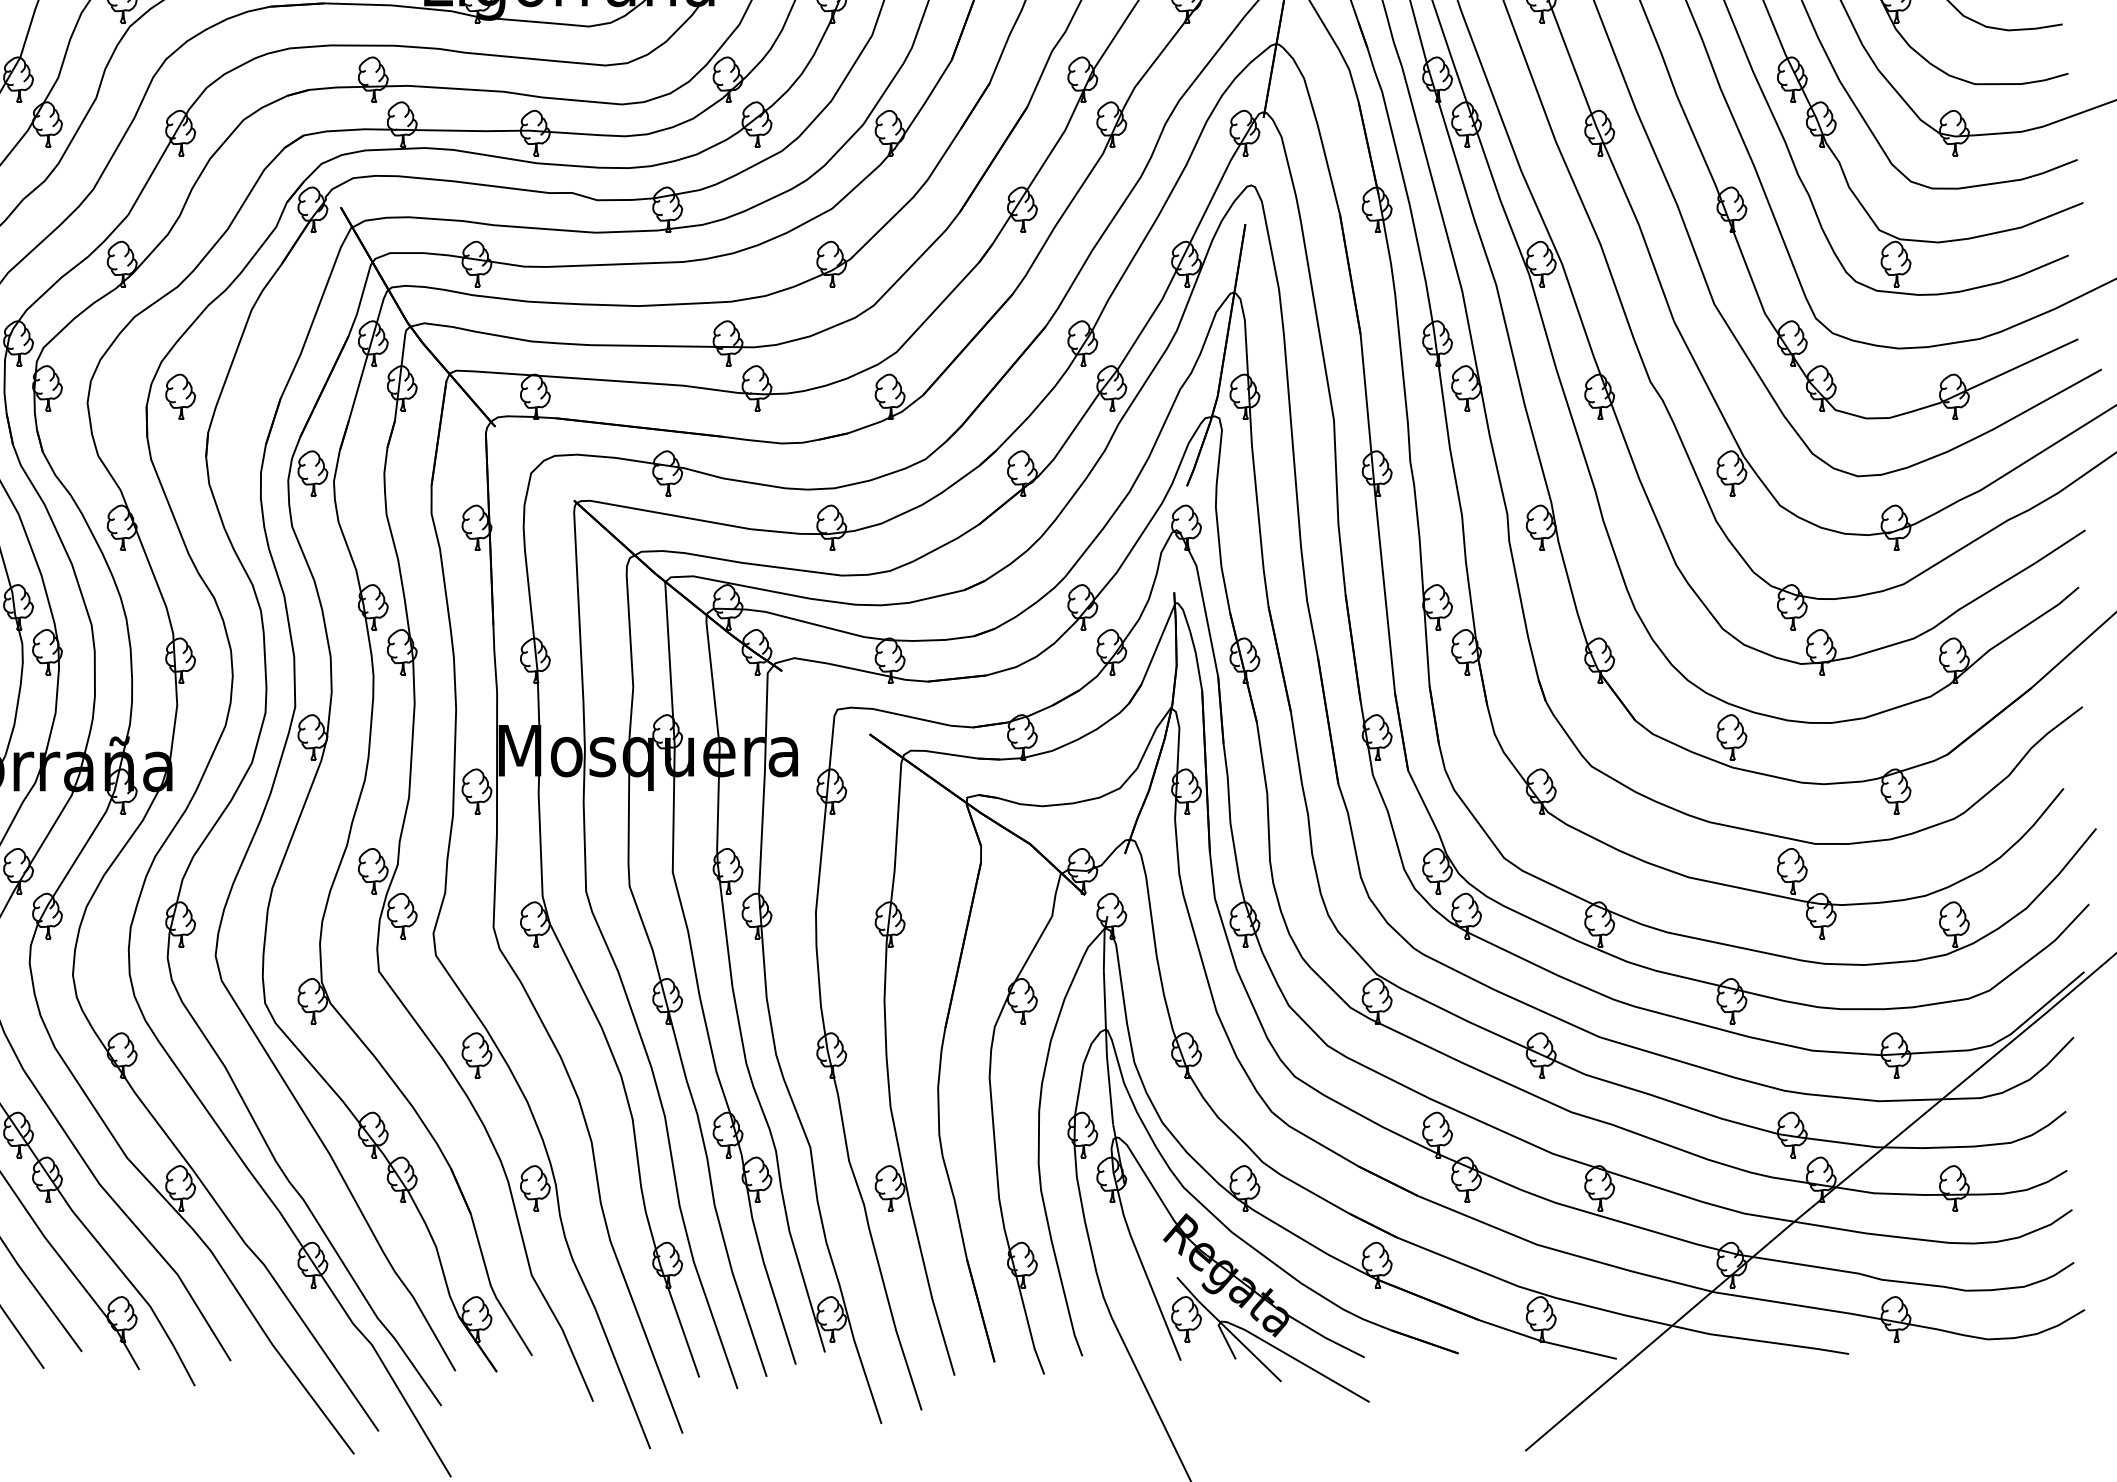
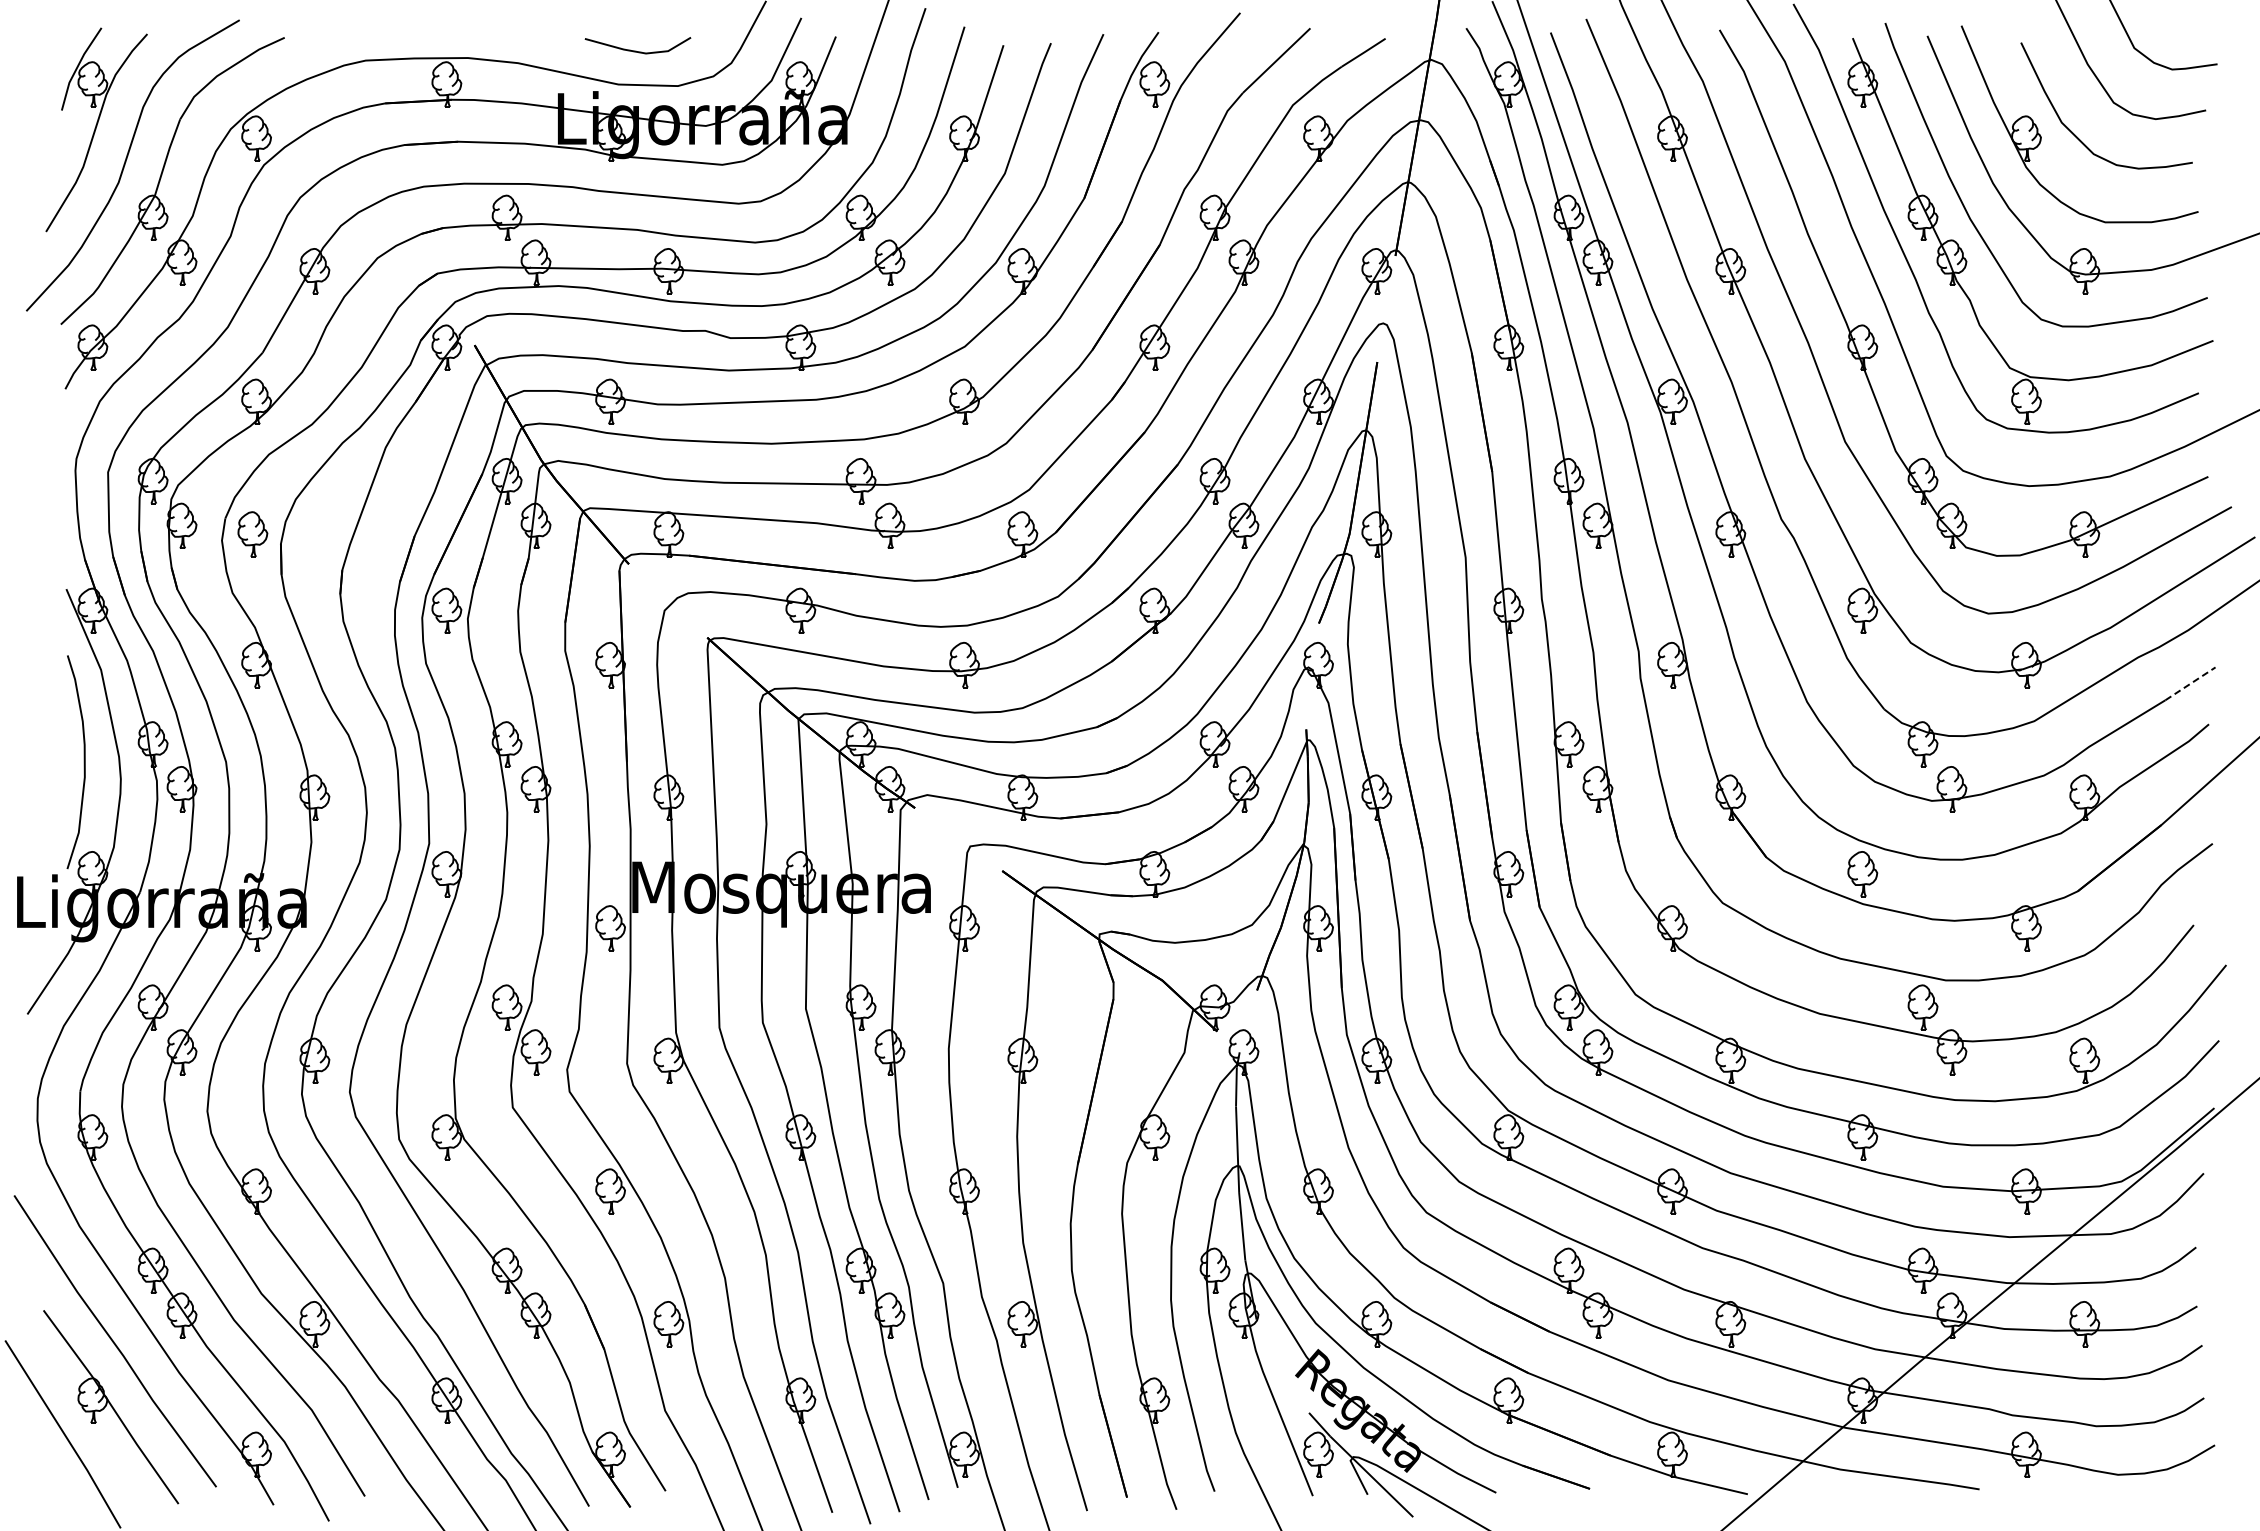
part: (180, 397) -> (252, 534), moved
line: (2060, 546) -> (2190, 683), solid -> dashed

